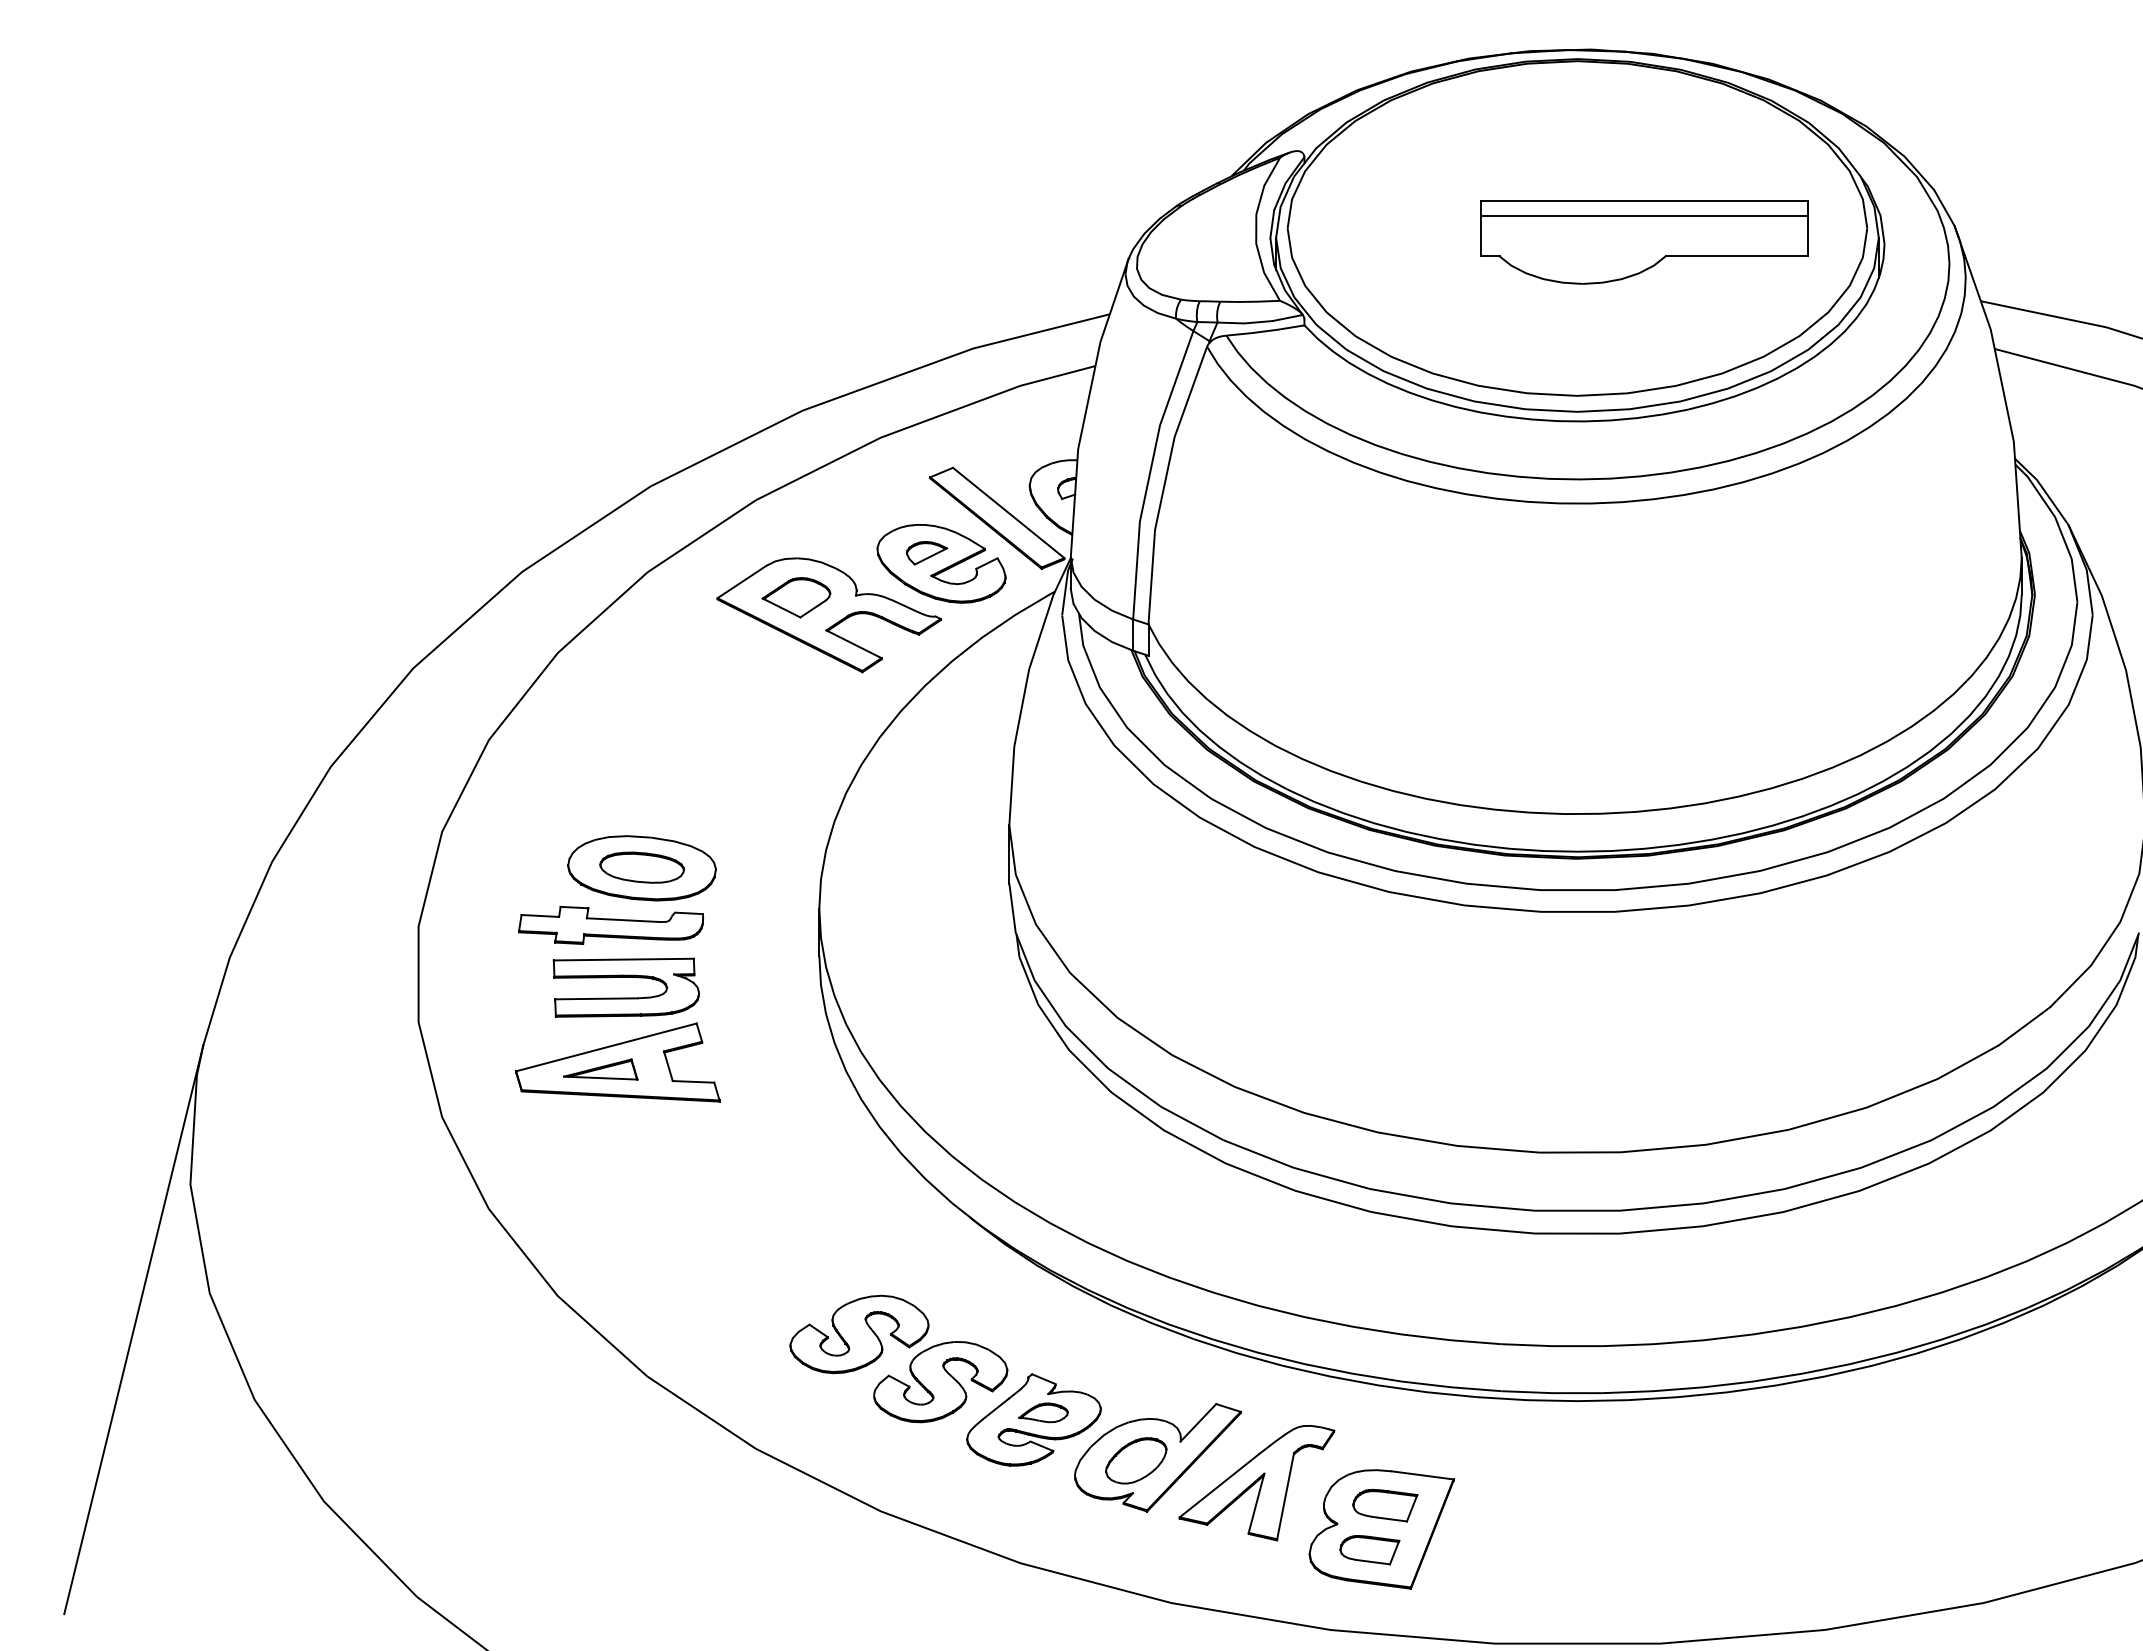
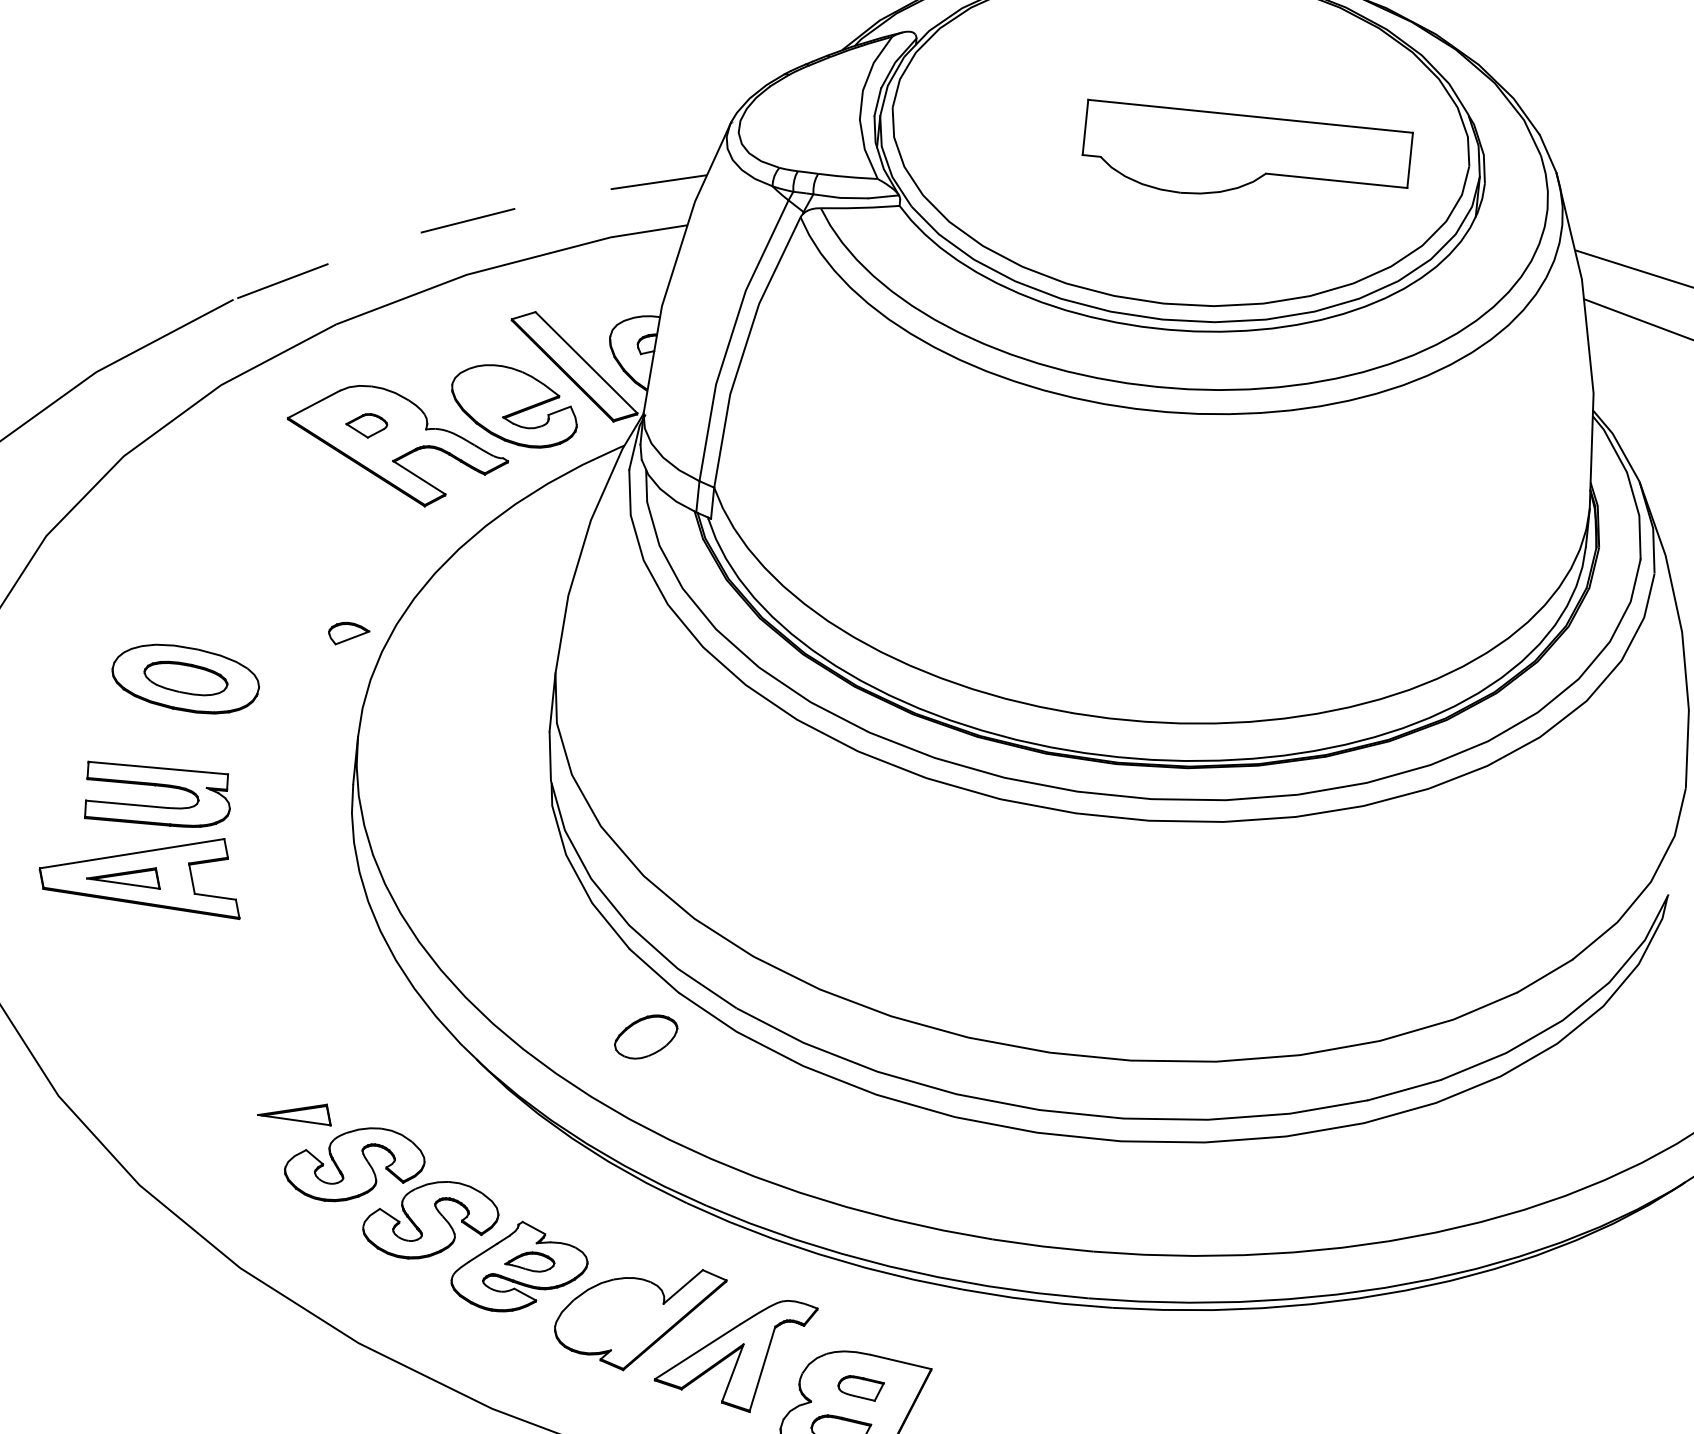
line: (1644, 216) -> (1248, 131), removed
line: (874, 384) -> (465, 221), solid -> dashed
part: (927, 553) -> (349, 634), moved
part: (796, 597) -> (366, 425), size x0.6
part: (611, 924) -> (149, 731), removed
part: (794, 1287) -> (295, 1111), added
part: (1136, 1460) -> (646, 1036), moved
part: (1385, 1505) -> (860, 1388), size x0.7

